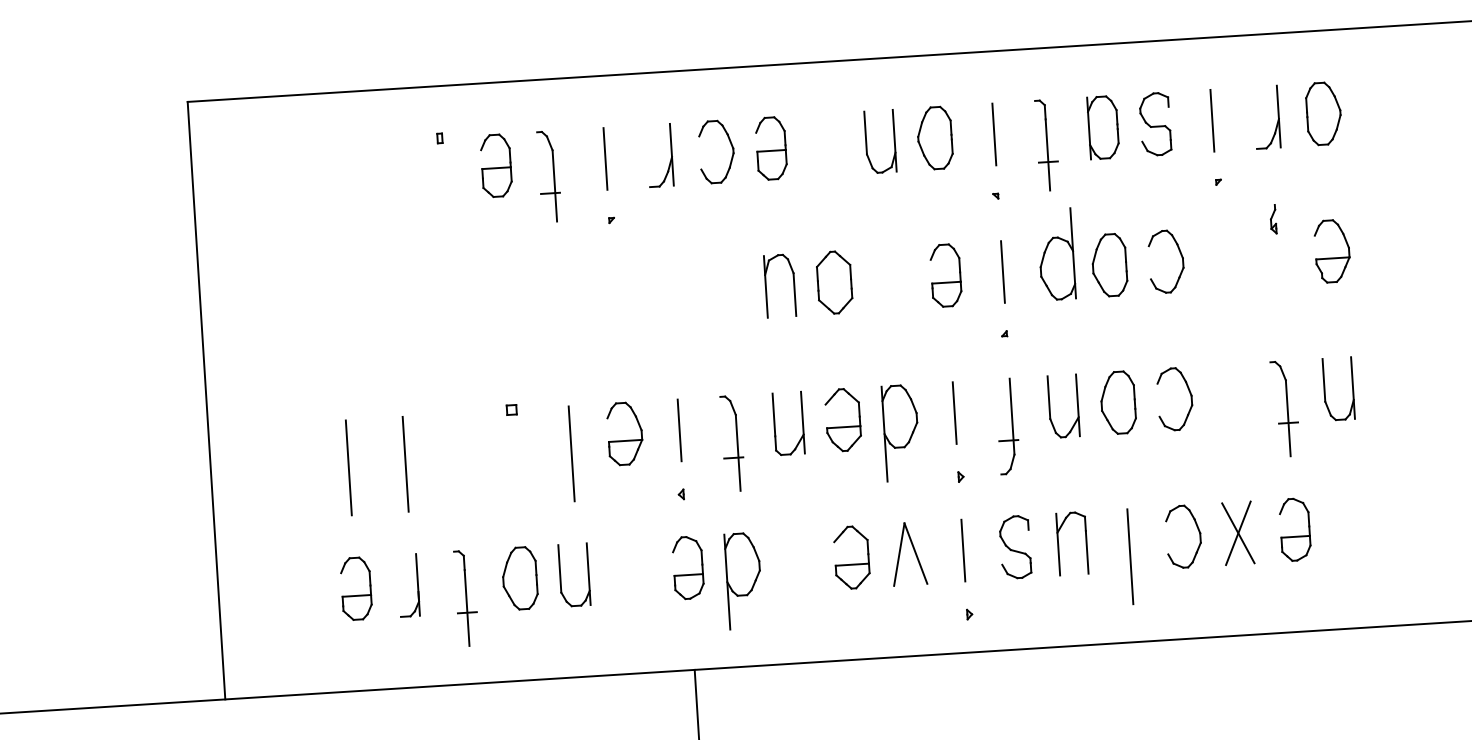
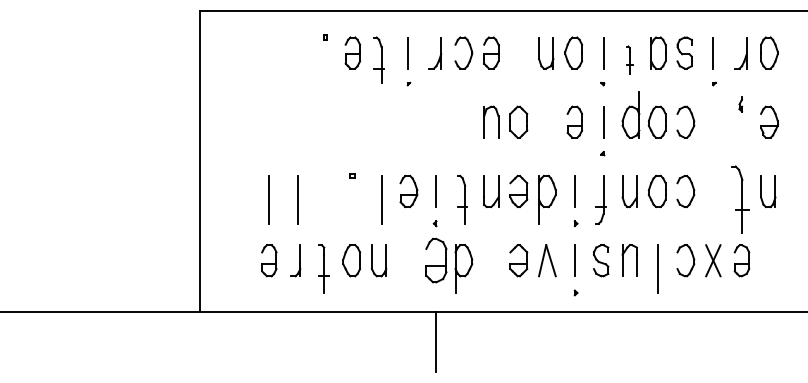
part: (1046, 144) -> (629, 59), size x0.6
part: (1284, 408) -> (740, 199), size x1.4
part: (688, 567) -> (436, 260), size x1.4

